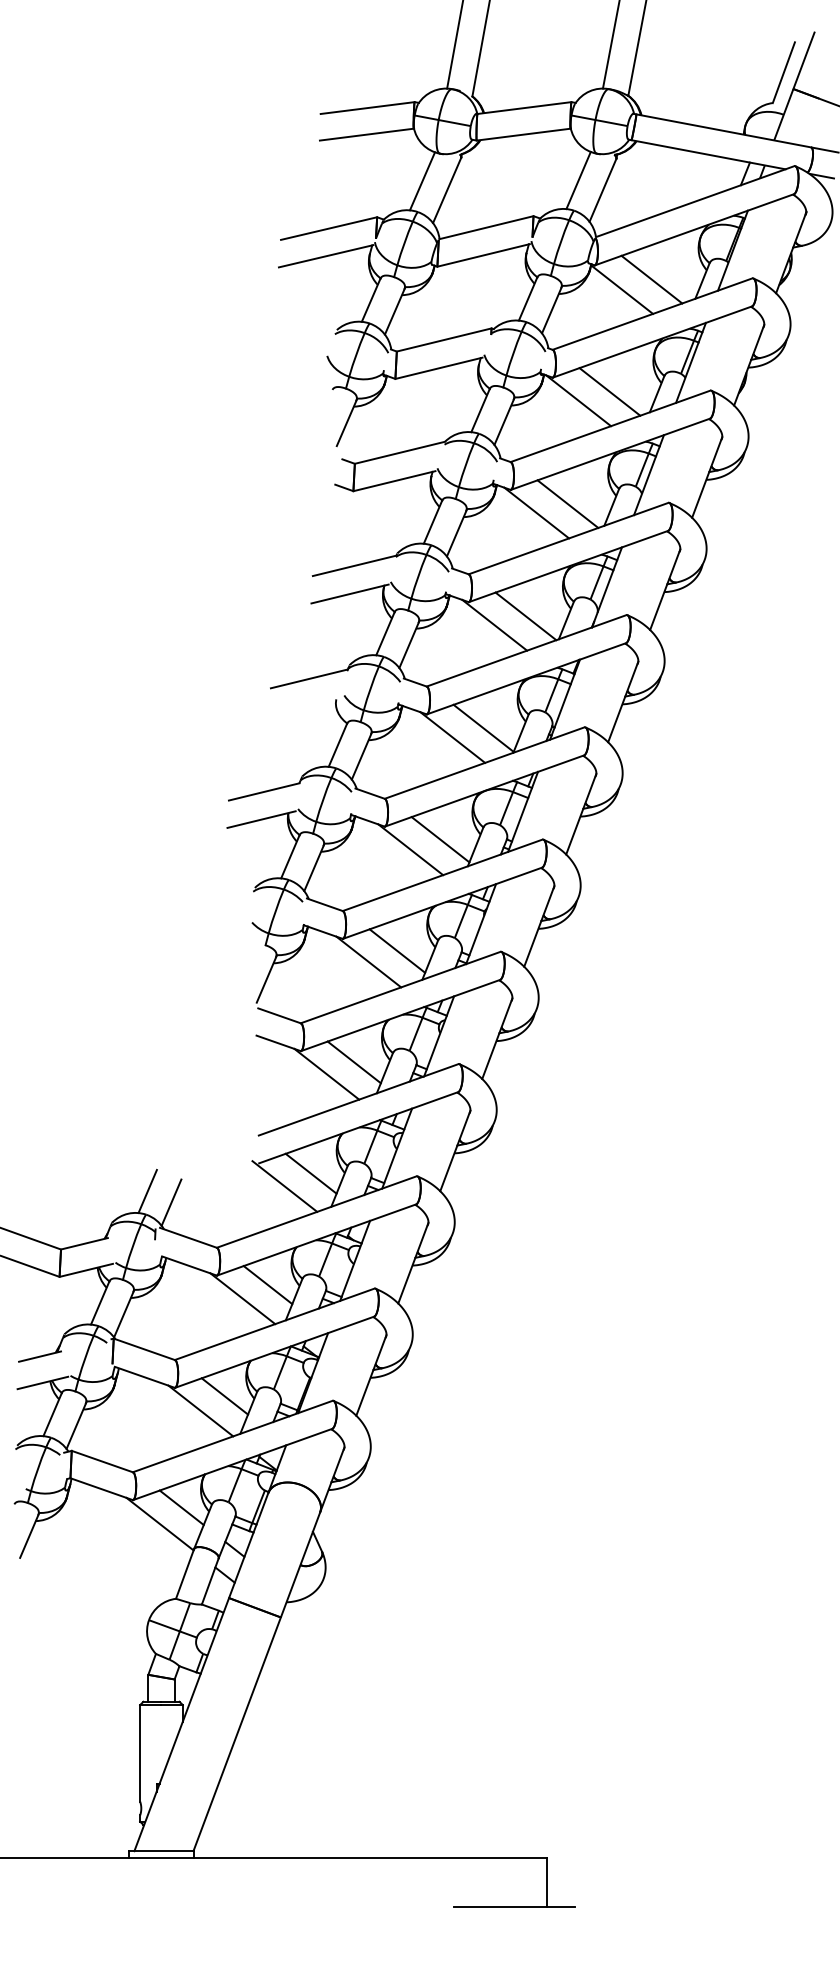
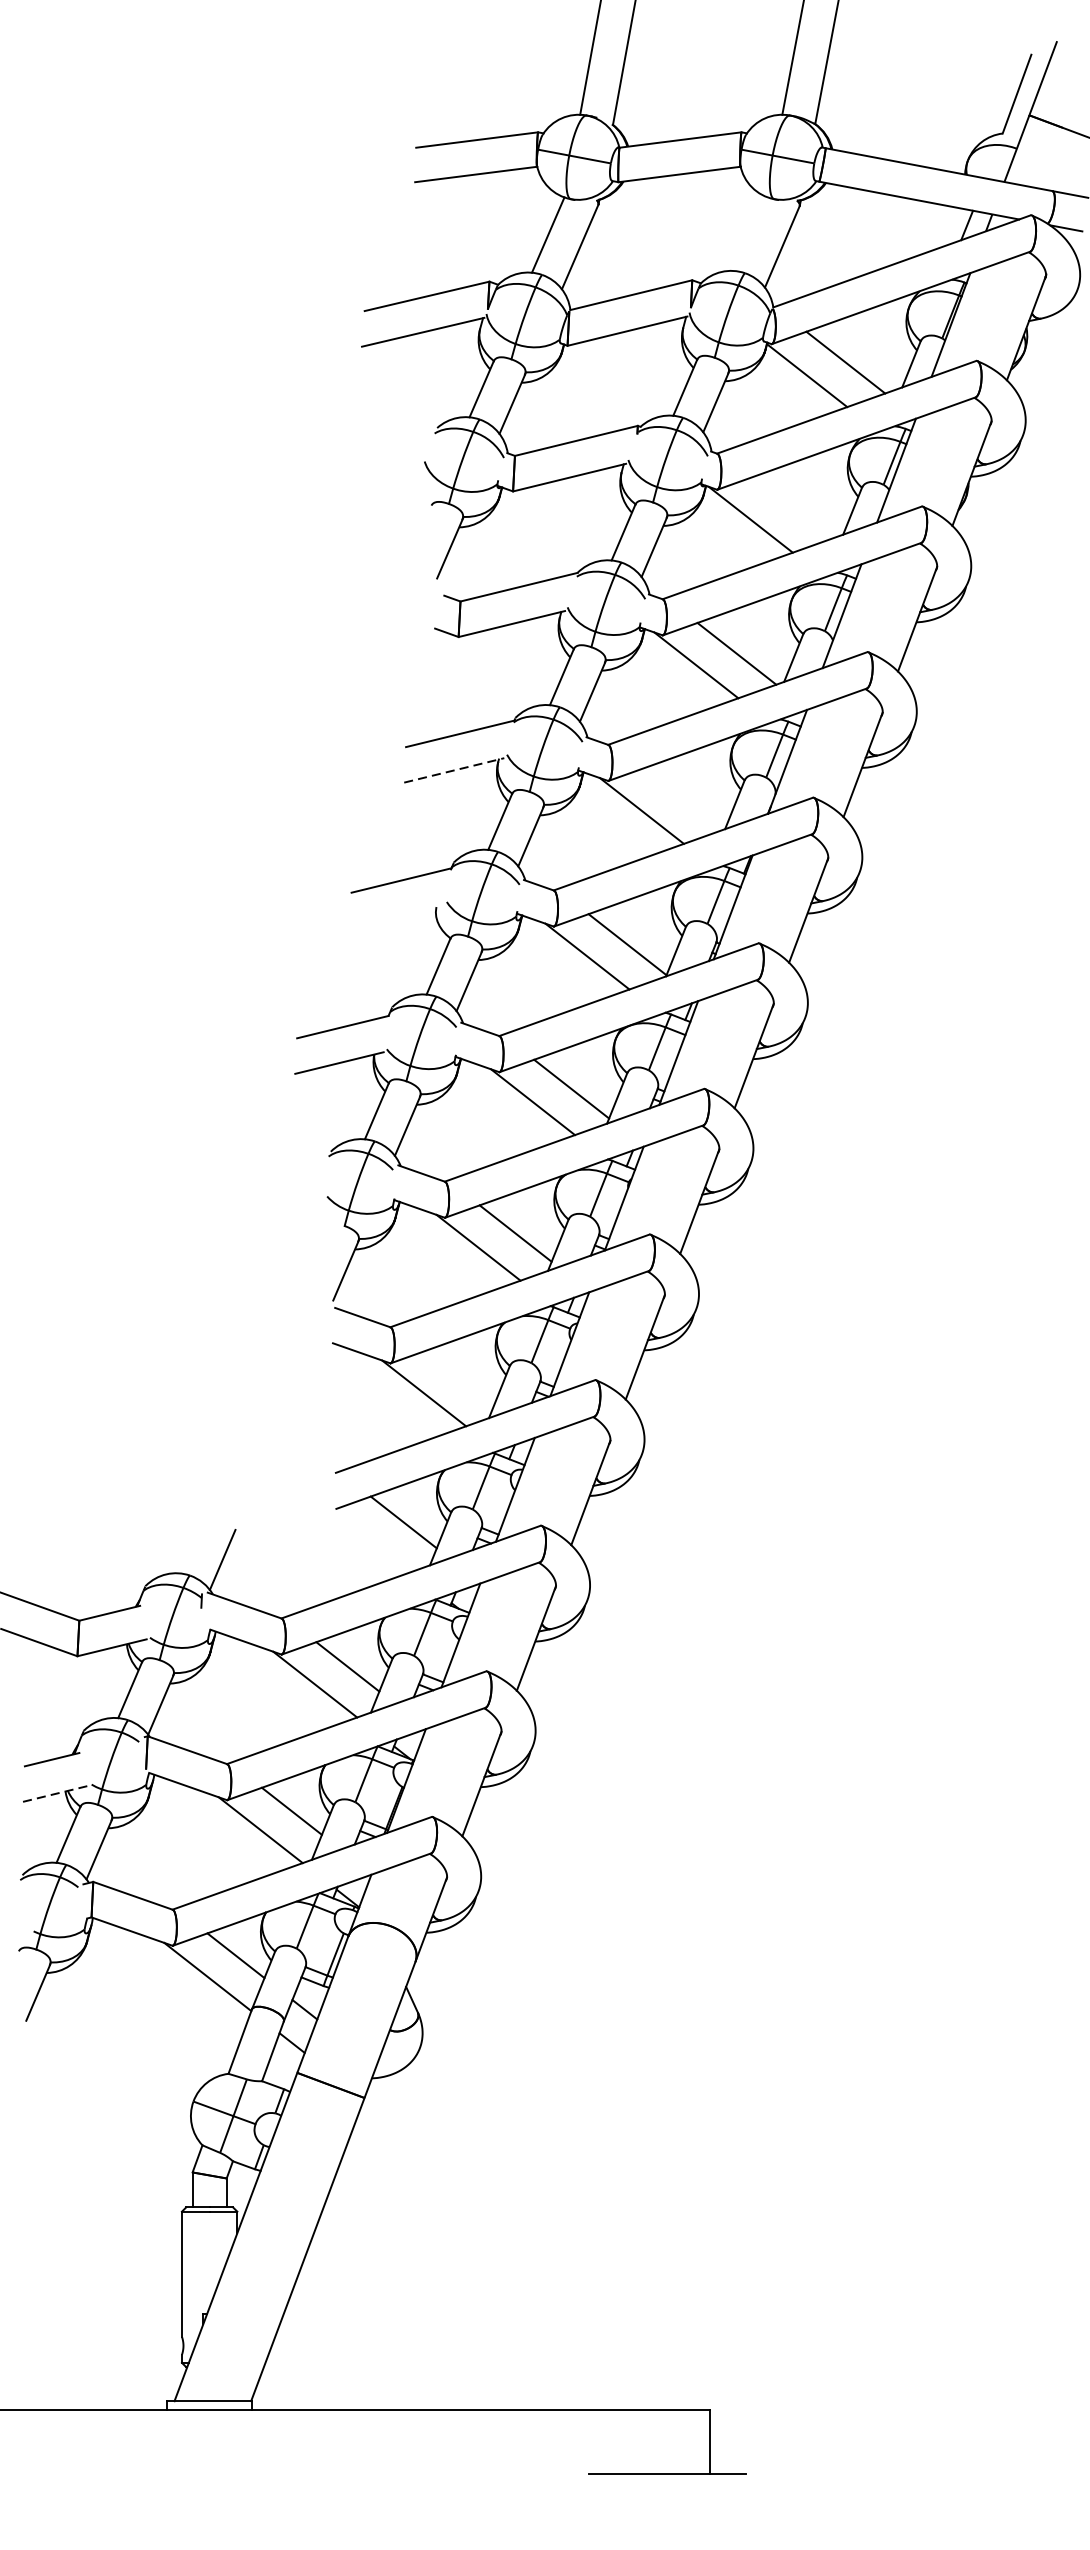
line: (578, 180) -> (750, 233), removed
line: (609, 391) -> (790, 507), removed
line: (350, 594) -> (454, 771), solid -> dashed
line: (525, 616) -> (681, 799), removed
line: (353, 1062) -> (458, 1378), removed
line: (284, 1186) -> (369, 1538), removed
line: (147, 1191) -> (191, 1545), removed
line: (43, 1382) -> (56, 1793), solid -> dashed

